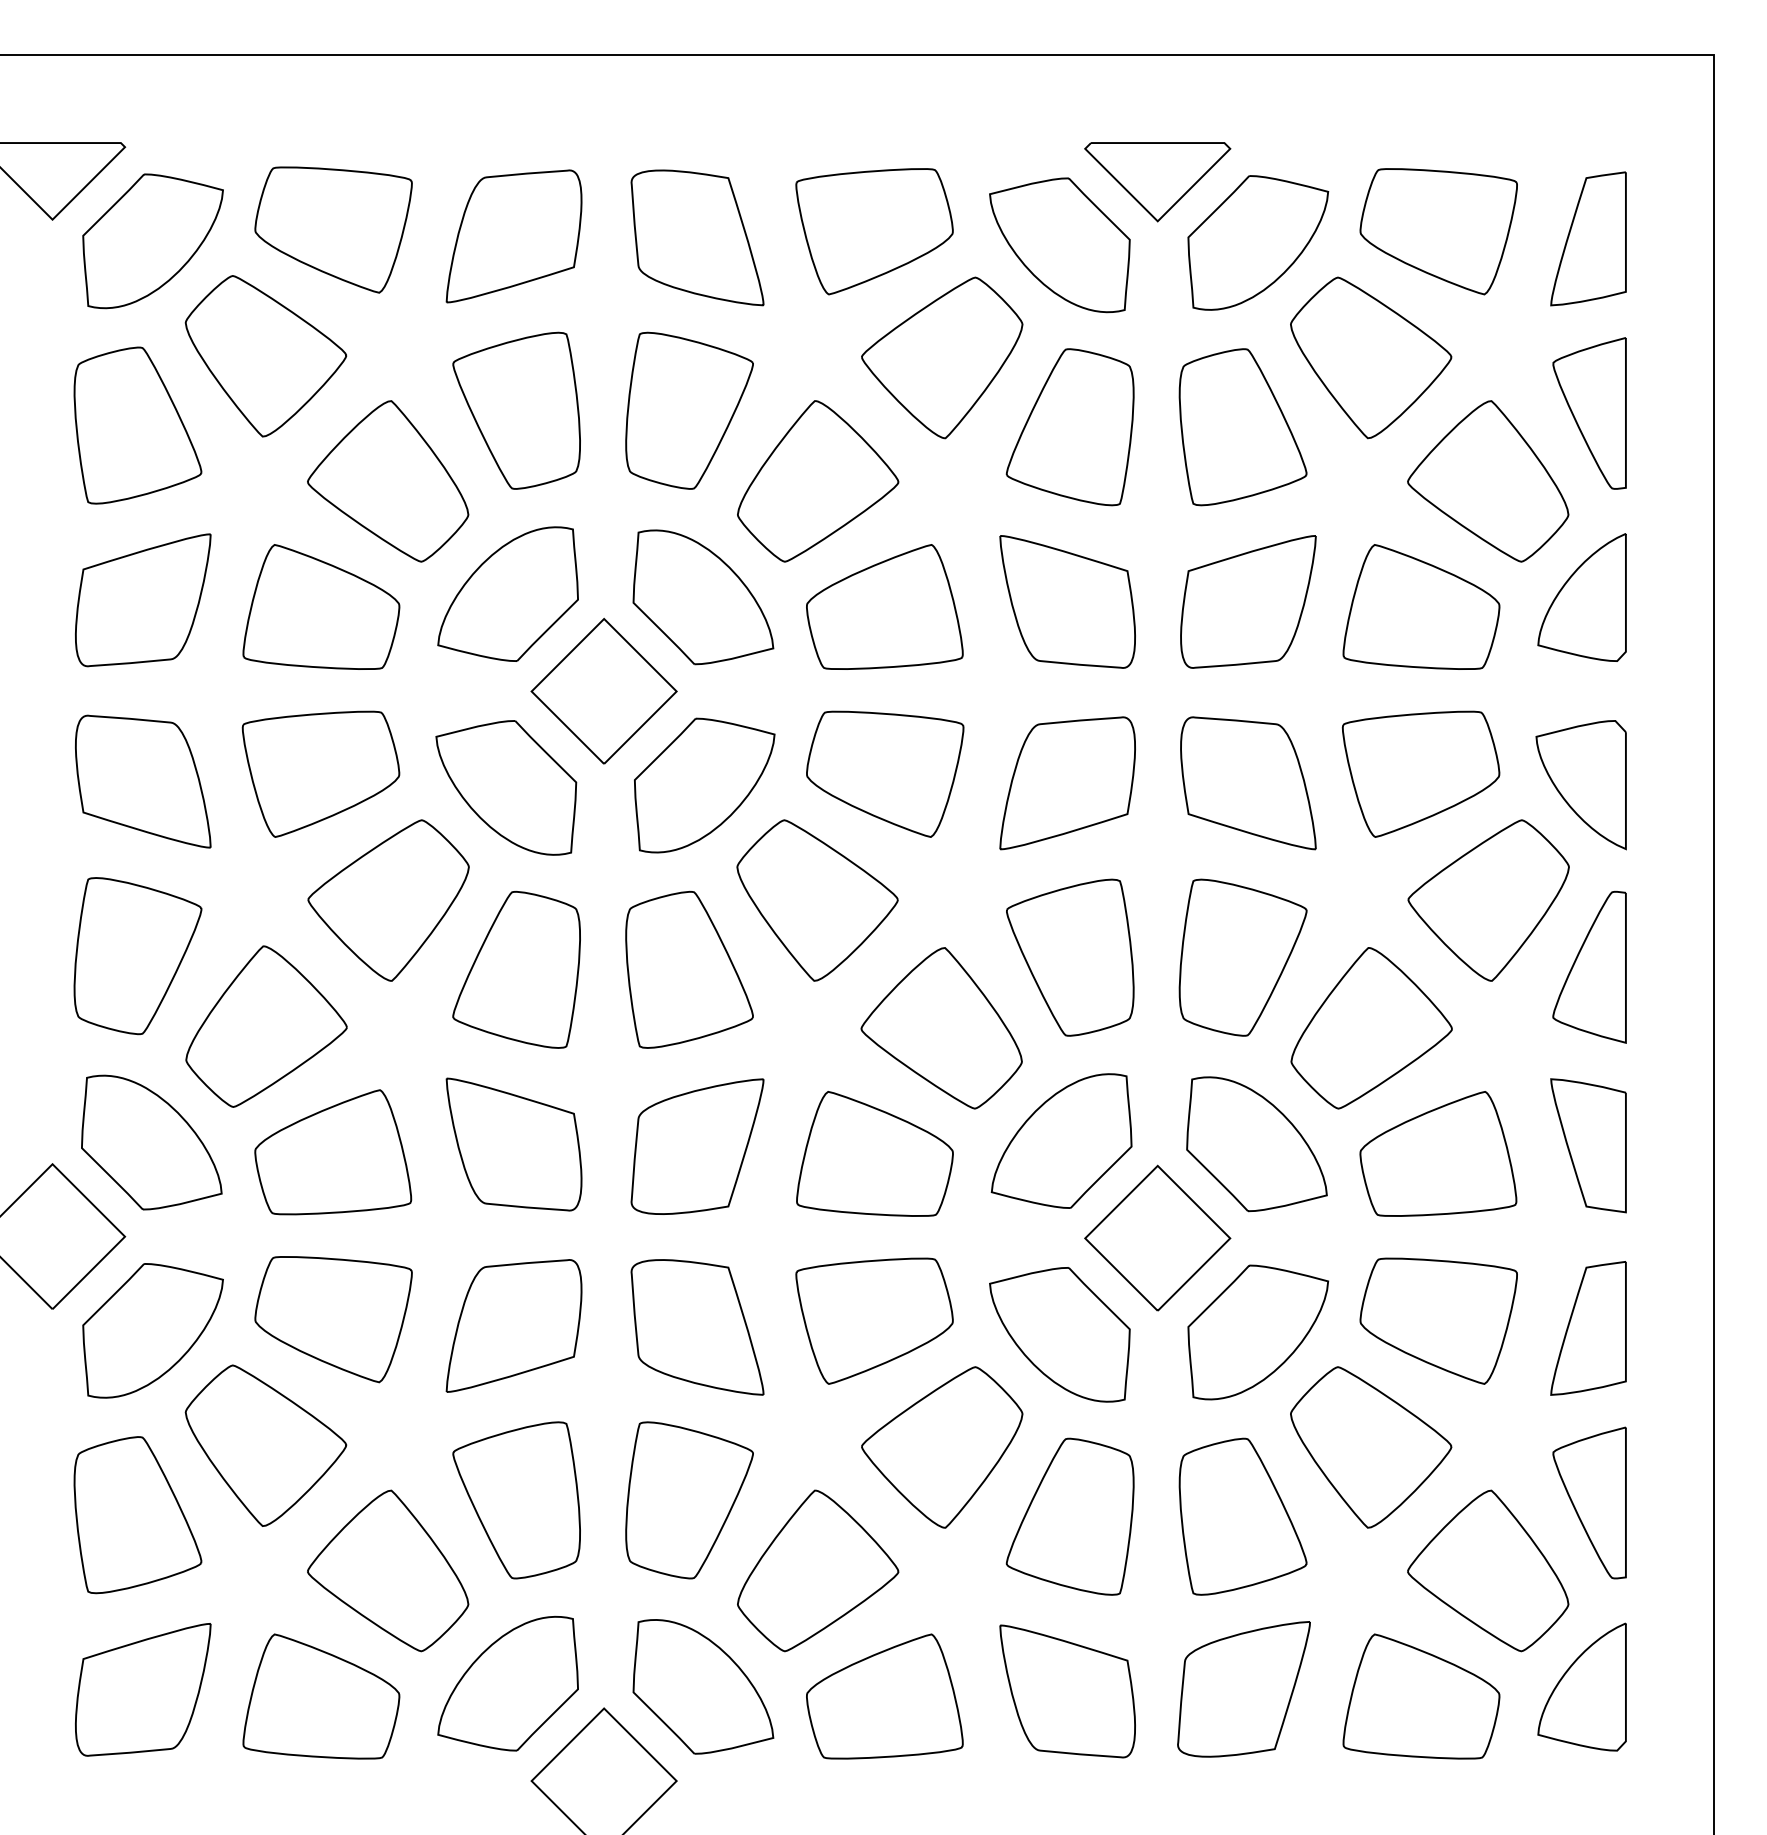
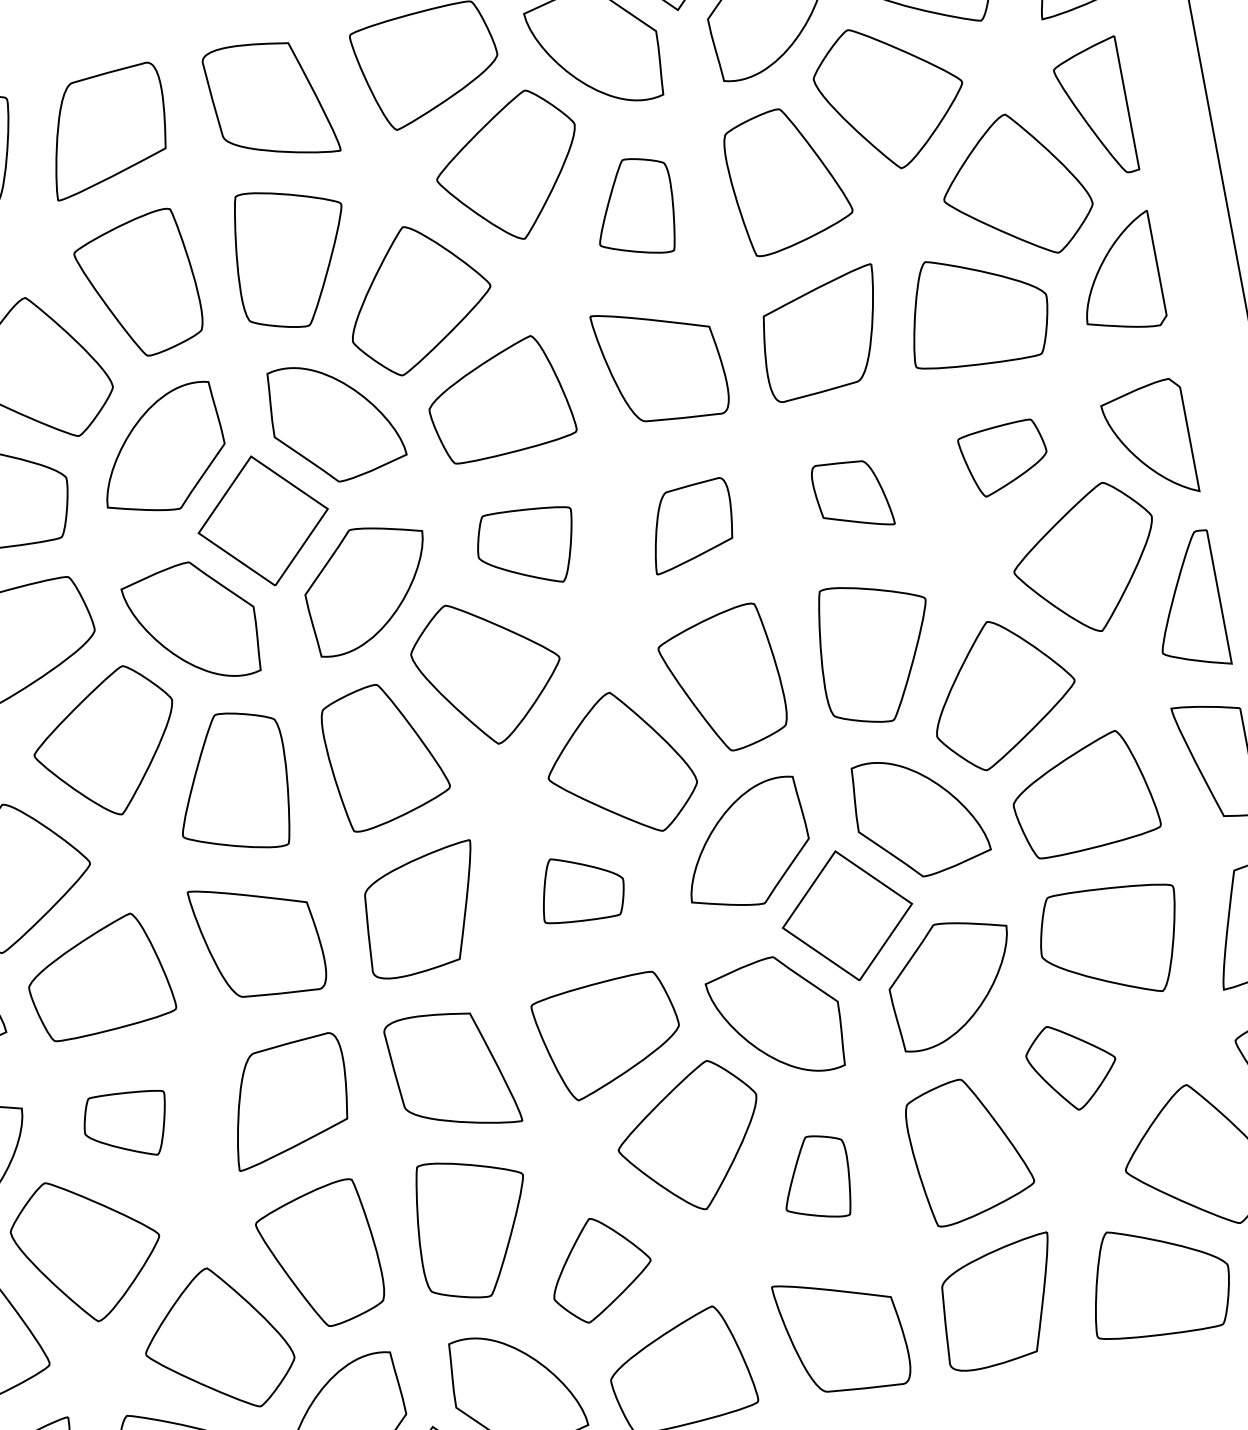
part: (1069, 427) -> (633, 208), size x0.7
part: (885, 773) -> (527, 547), size x0.7
part: (1420, 773) -> (1004, 458), size x0.6
part: (1067, 783) -> (691, 525), size x0.7
part: (1248, 783) -> (852, 495), size x0.6
part: (874, 1153) -> (581, 887), size x0.6
part: (333, 1319) -> (126, 1125), size x0.6
part: (1371, 1447) -> (1072, 1066), size x0.6
part: (1069, 1516) -> (815, 1178), size x0.6
part: (818, 1570) -> (600, 1268), size x0.7

